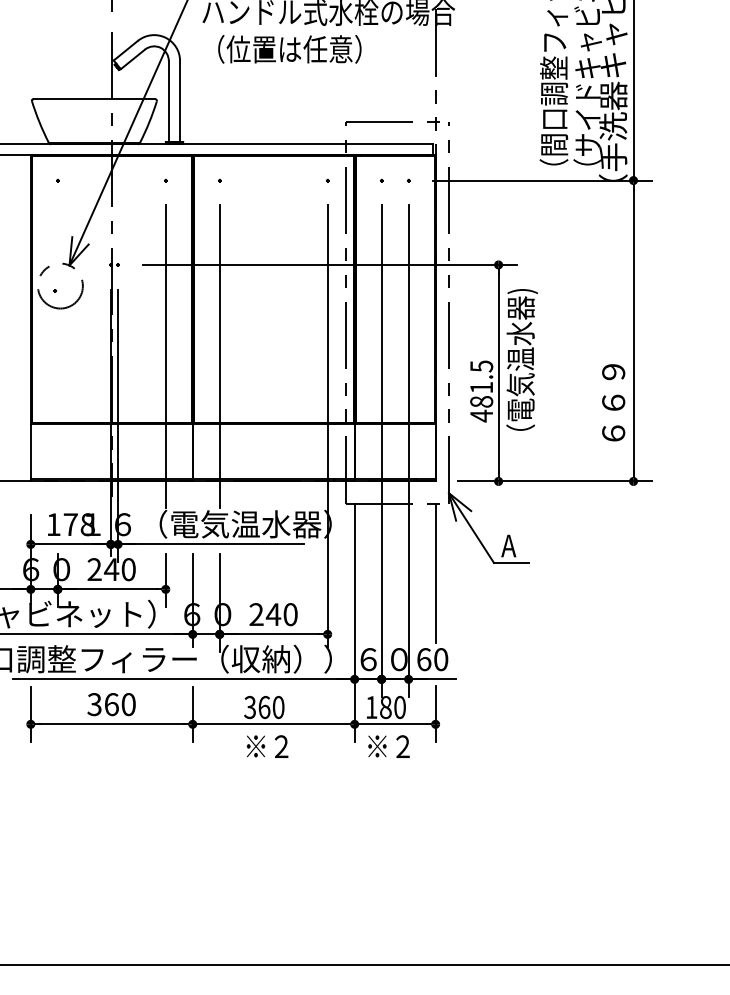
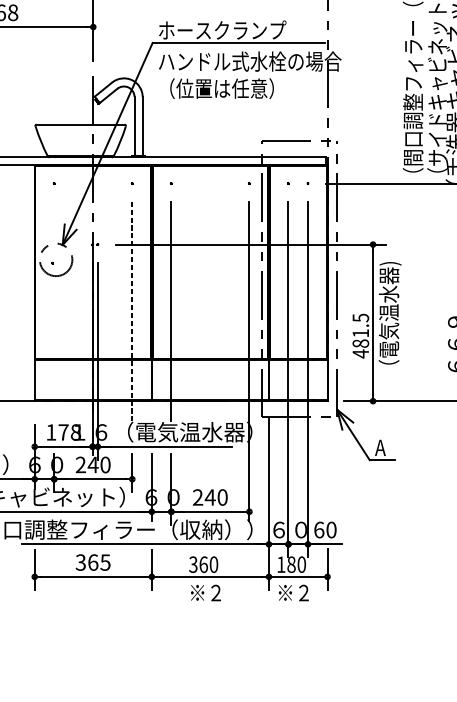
line: (165, 357) -> (132, 311), solid -> dashed
line: (435, 573) -> (327, 467), removed
text: (128, 704) -> (105, 562), 360 -> 365

